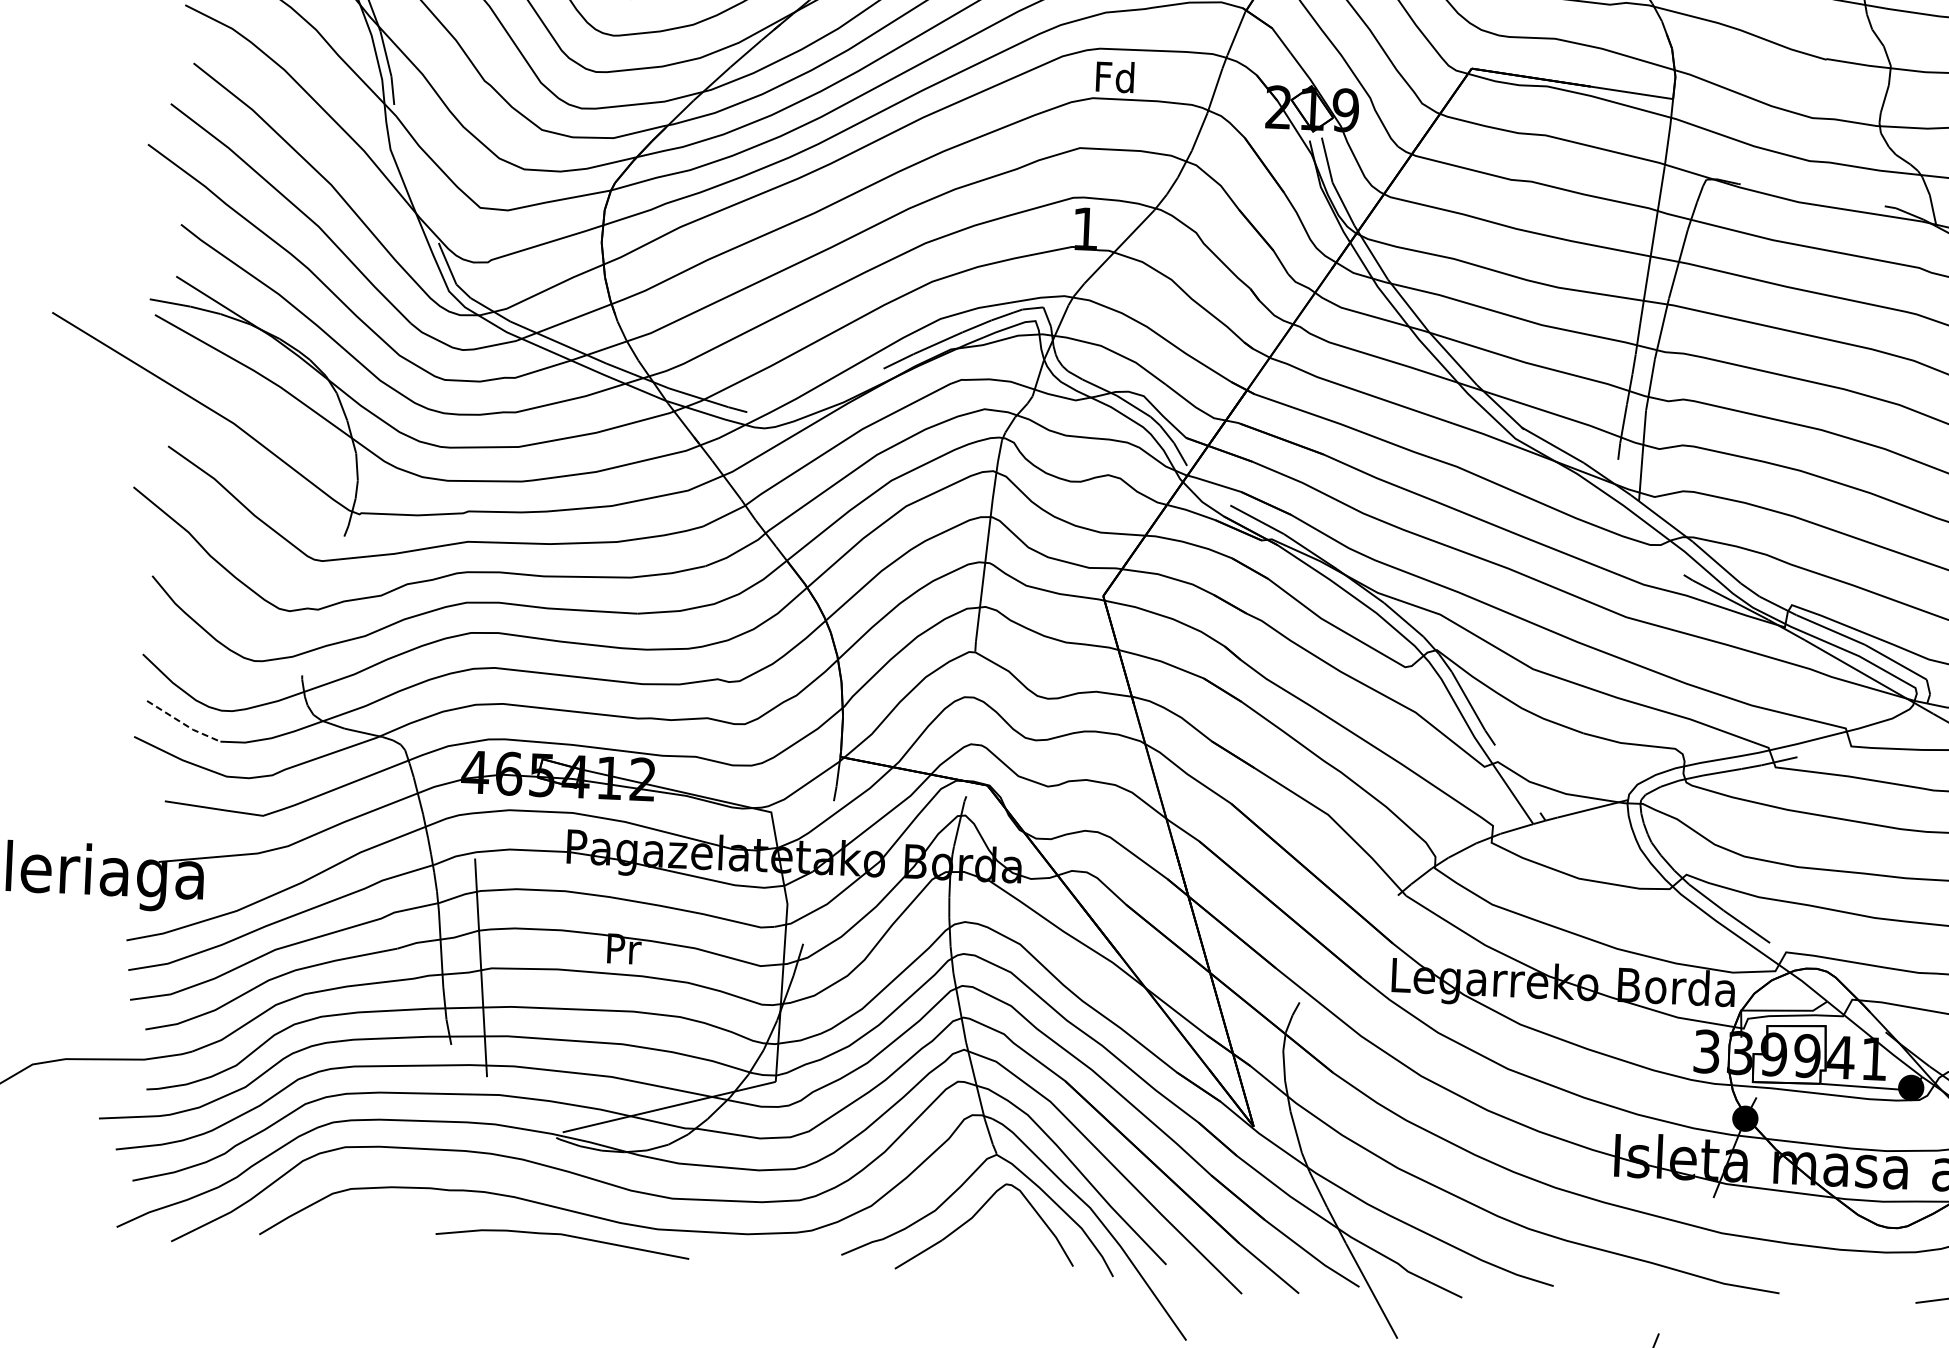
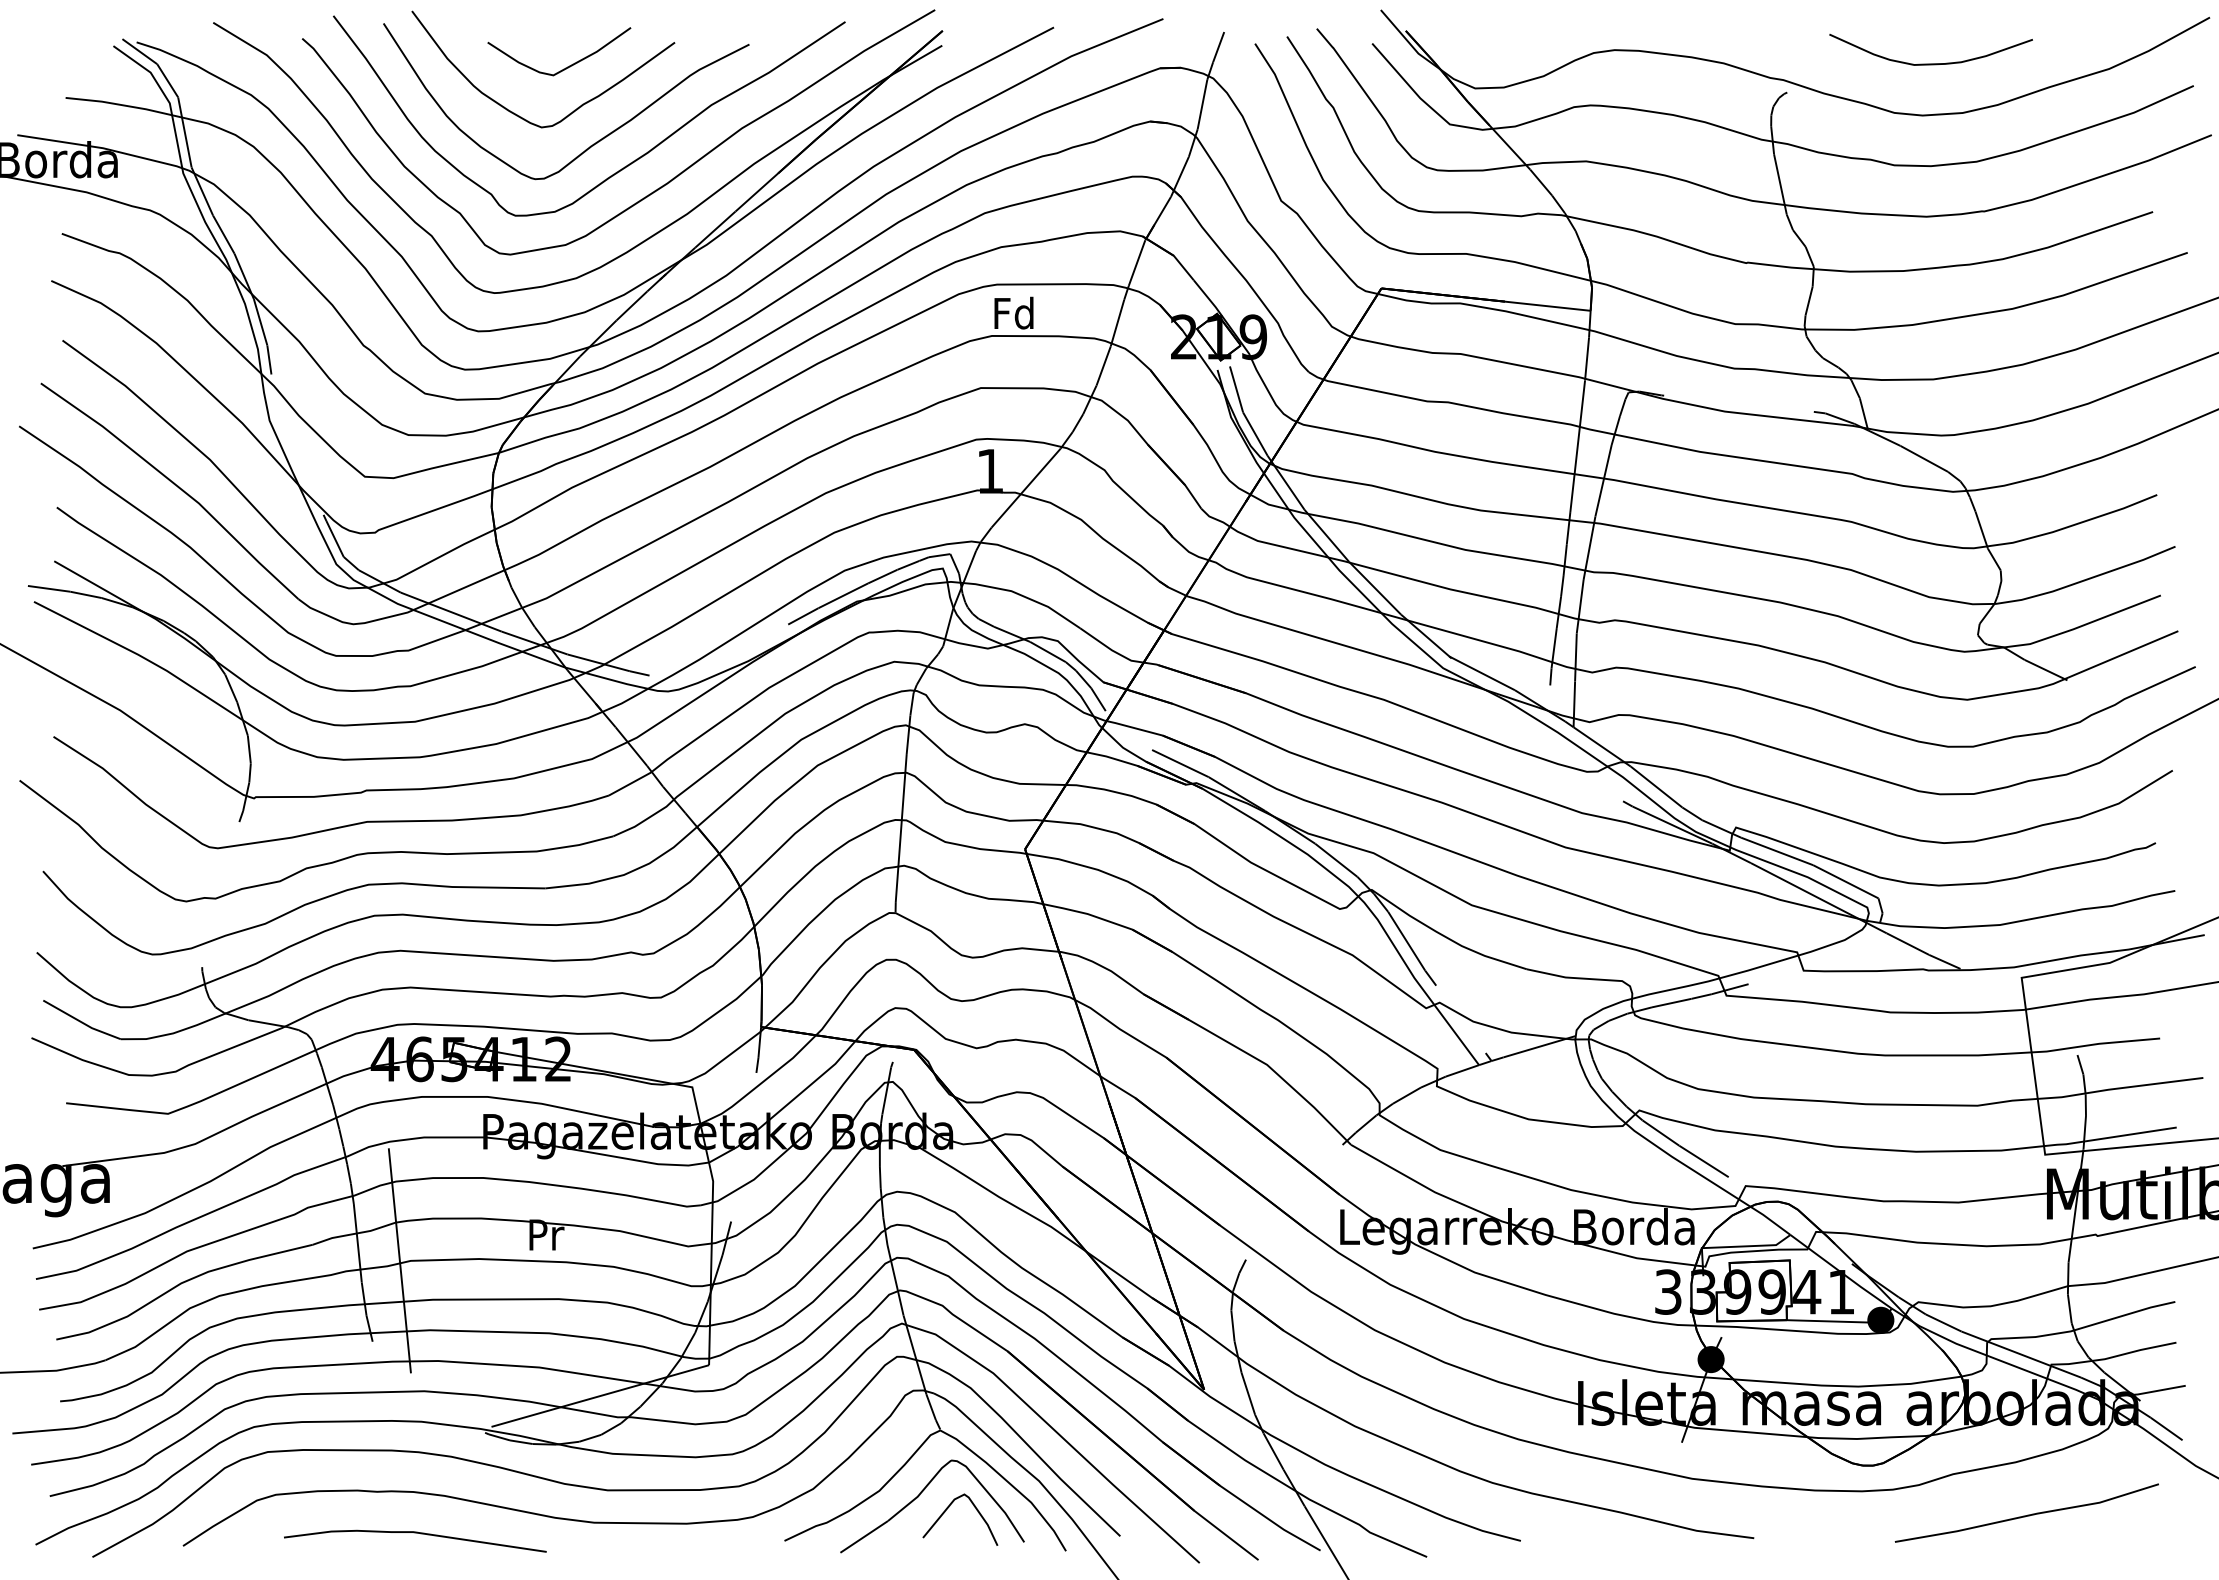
line: (183, 723) -> (81, 1022), dashed -> solid
curve: (1002, 1229) -> (949, 1507), added
curve: (563, 1235) -> (415, 1533), moved

